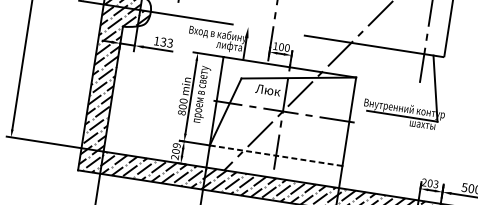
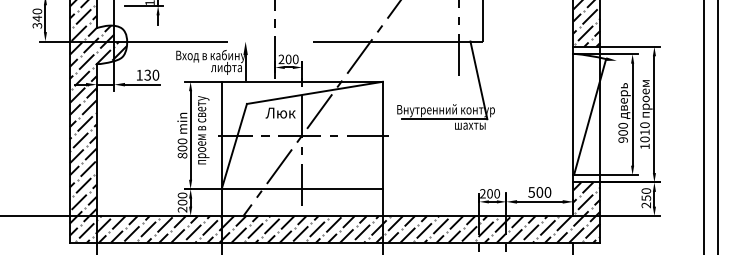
text: (169, 43) -> (155, 75), 133 -> 130
text: (275, 45) -> (281, 58), 100 -> 200
text: (176, 145) -> (182, 195), 209 -> 200
line: (276, 155) -> (302, 189), dashed -> solid
text: (436, 184) -> (497, 193), 203 -> 200

